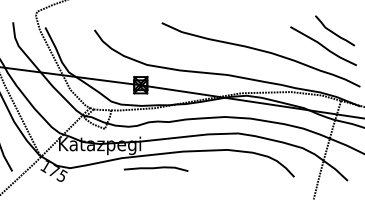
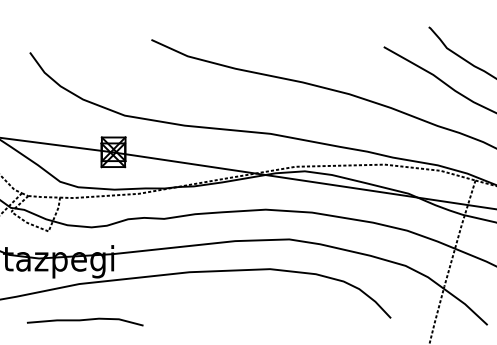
curve: (155, 168) -> (84, 320), moved

